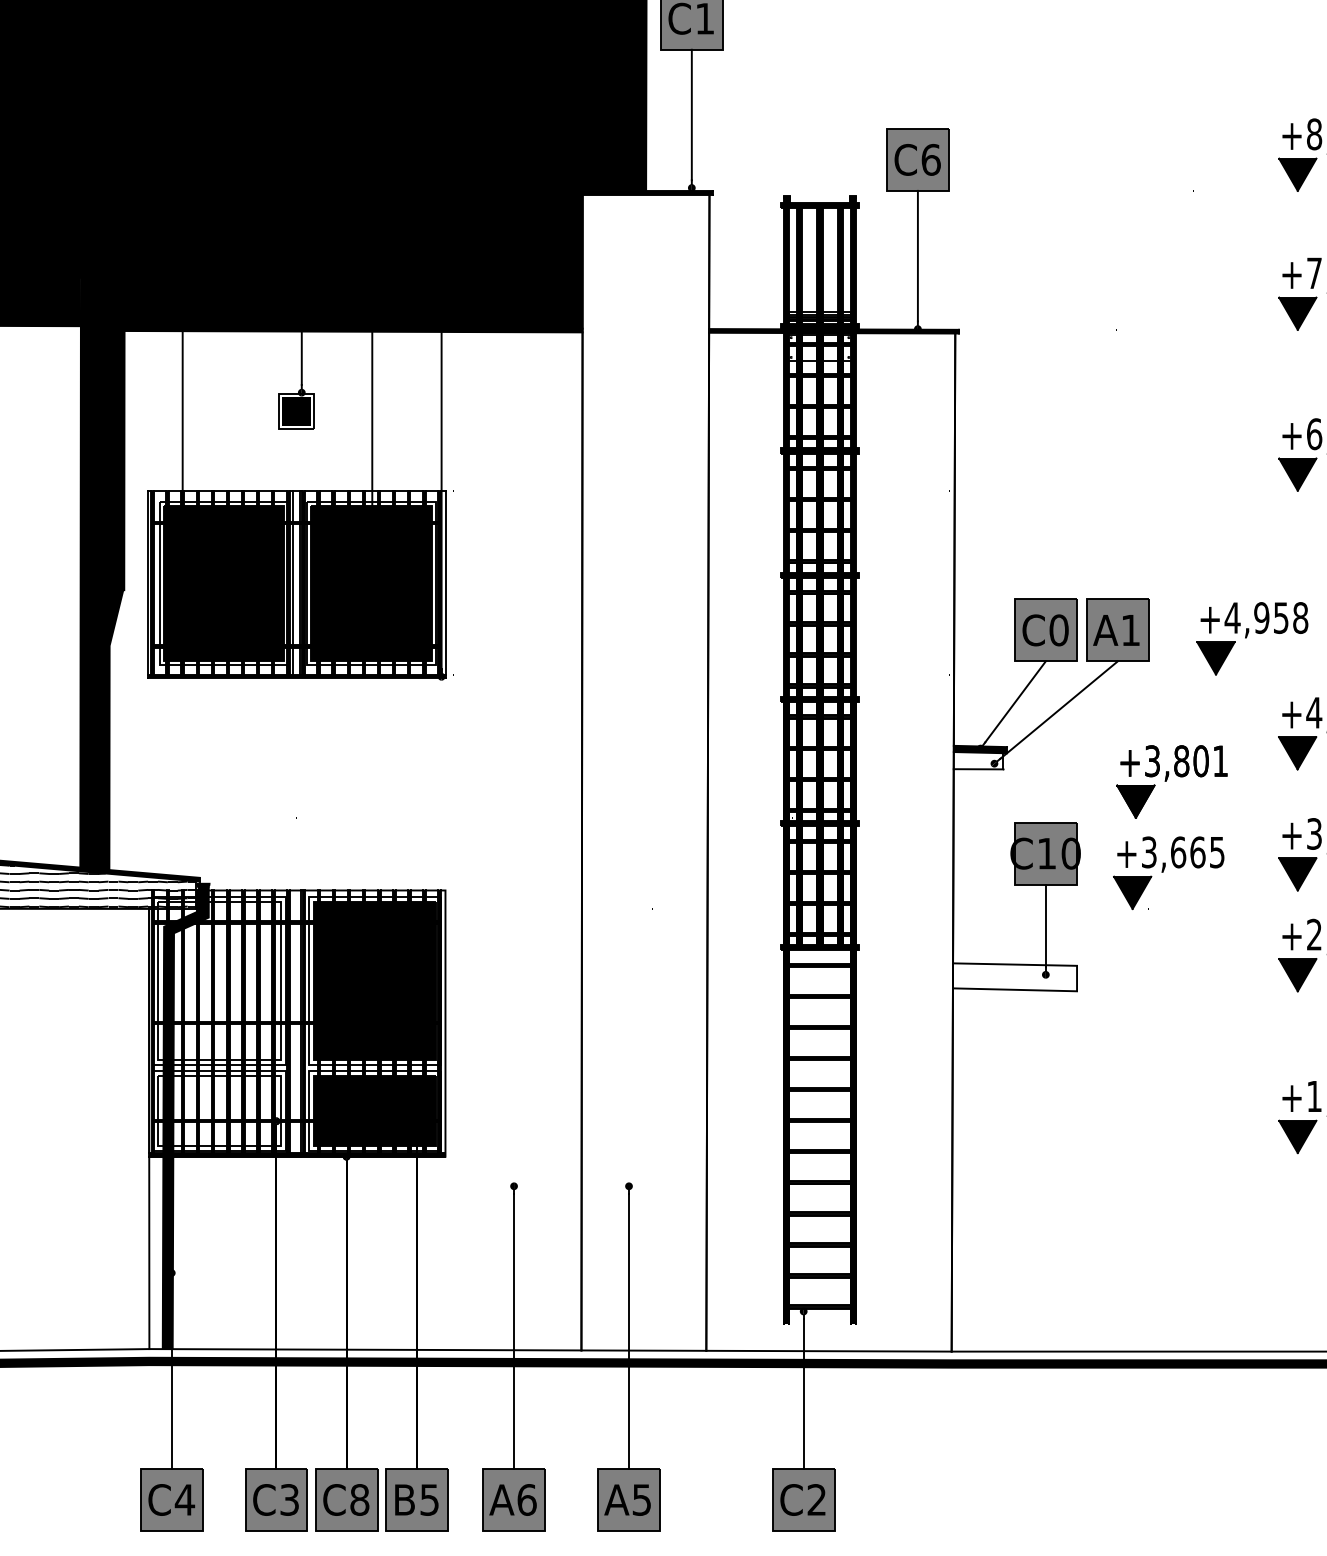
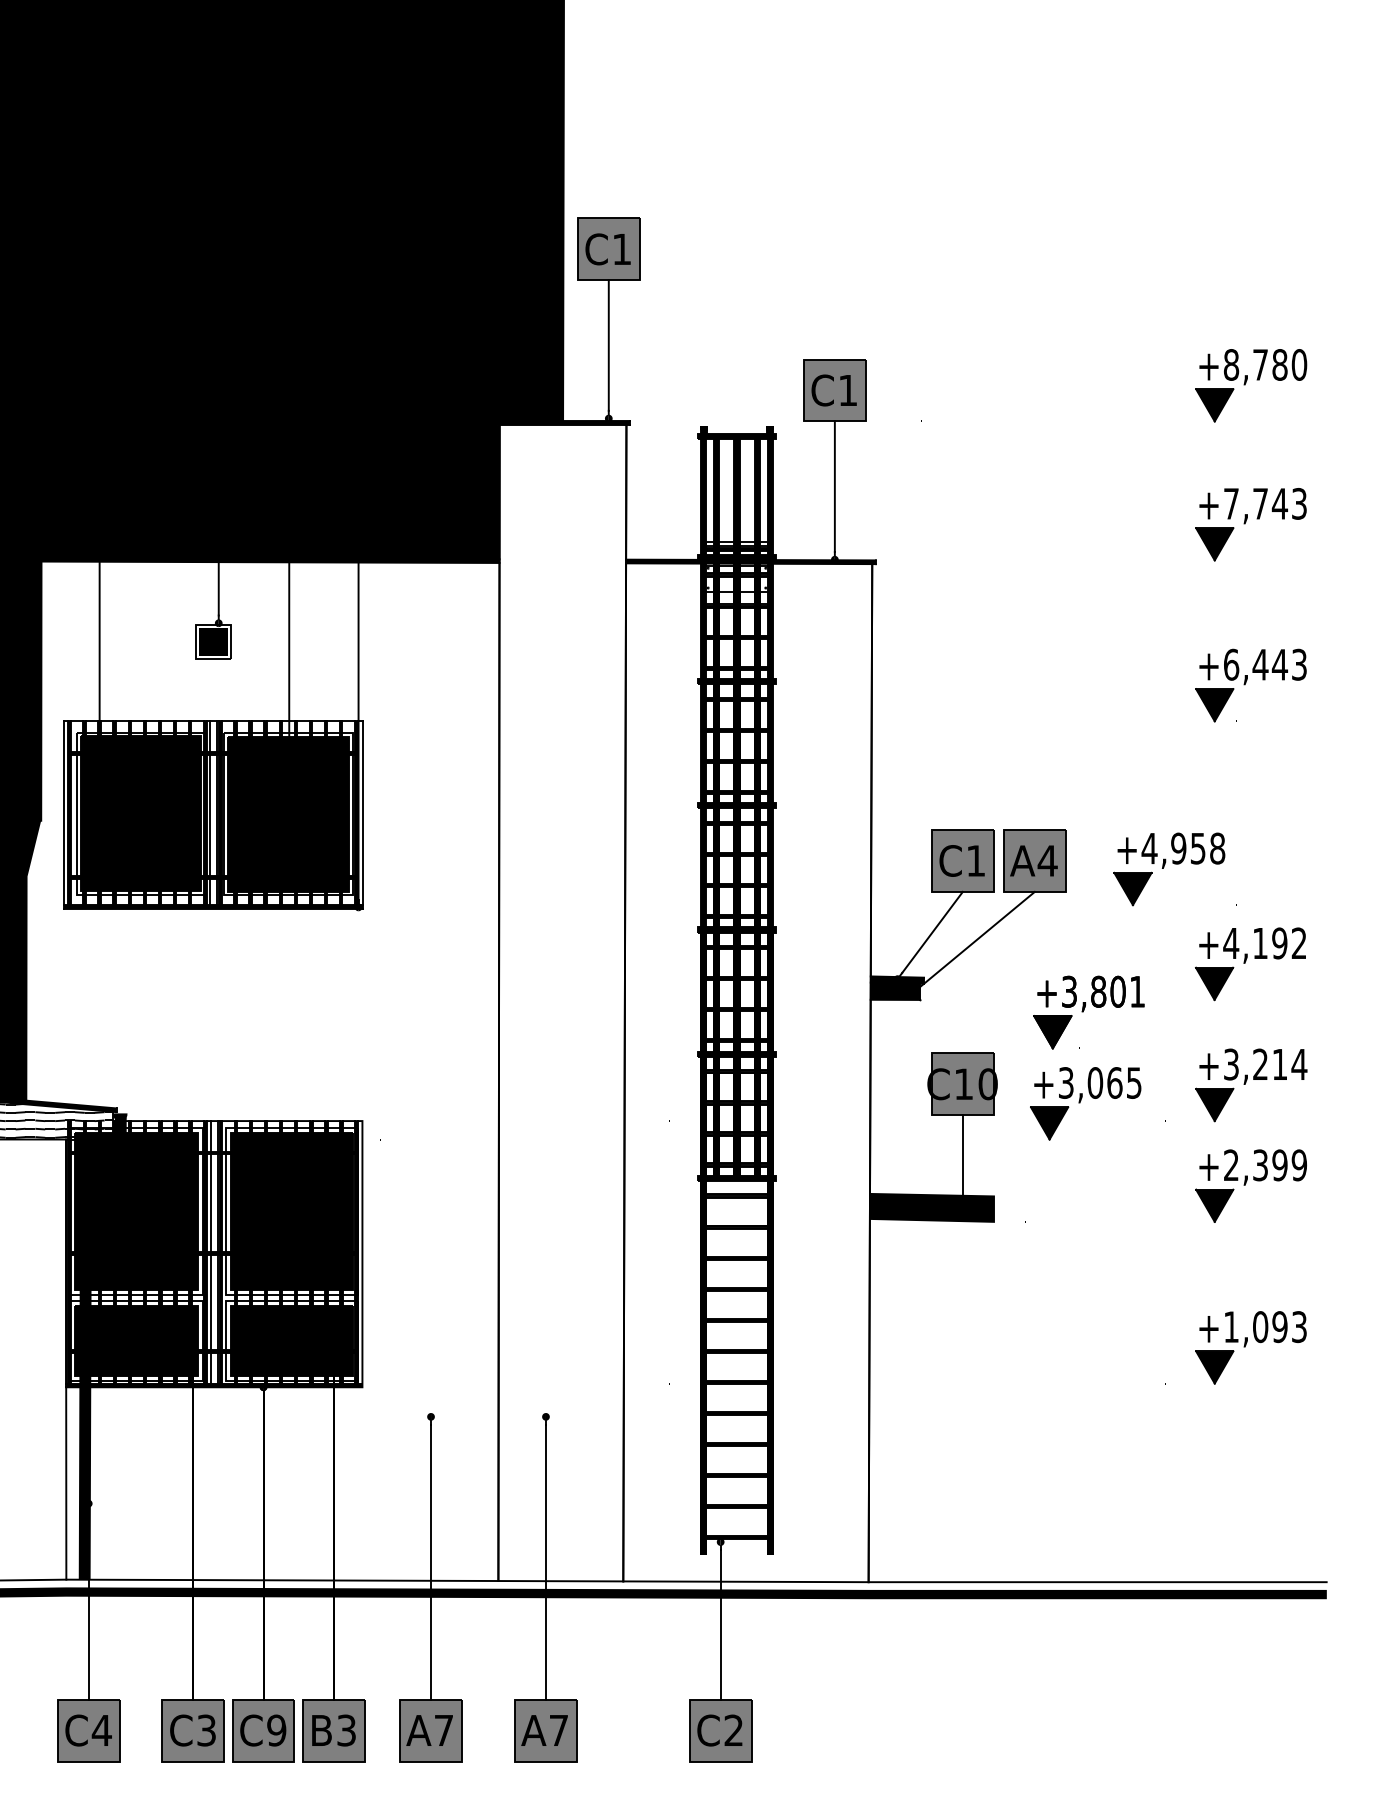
text: (930, 159) -> (847, 390), C6 -> C1
text: (1058, 629) -> (975, 860), C0 -> C1
text: (1130, 629) -> (1047, 860), A1 -> A4
fill: (978, 759) -> (895, 990), added
text: (1178, 851) -> (1095, 1082), +3,665 -> +3,065
fill: (1014, 976) -> (931, 1207), added
fill: (219, 980) -> (136, 1211), added
line: (293, 1023) -> (210, 1254), added
fill: (219, 1110) -> (136, 1341), added
text: (429, 1498) -> (346, 1729), B5 -> B3
text: (359, 1499) -> (276, 1730), C8 -> C9
text: (526, 1499) -> (443, 1730), A6 -> A7
text: (641, 1499) -> (558, 1730), A5 -> A7

